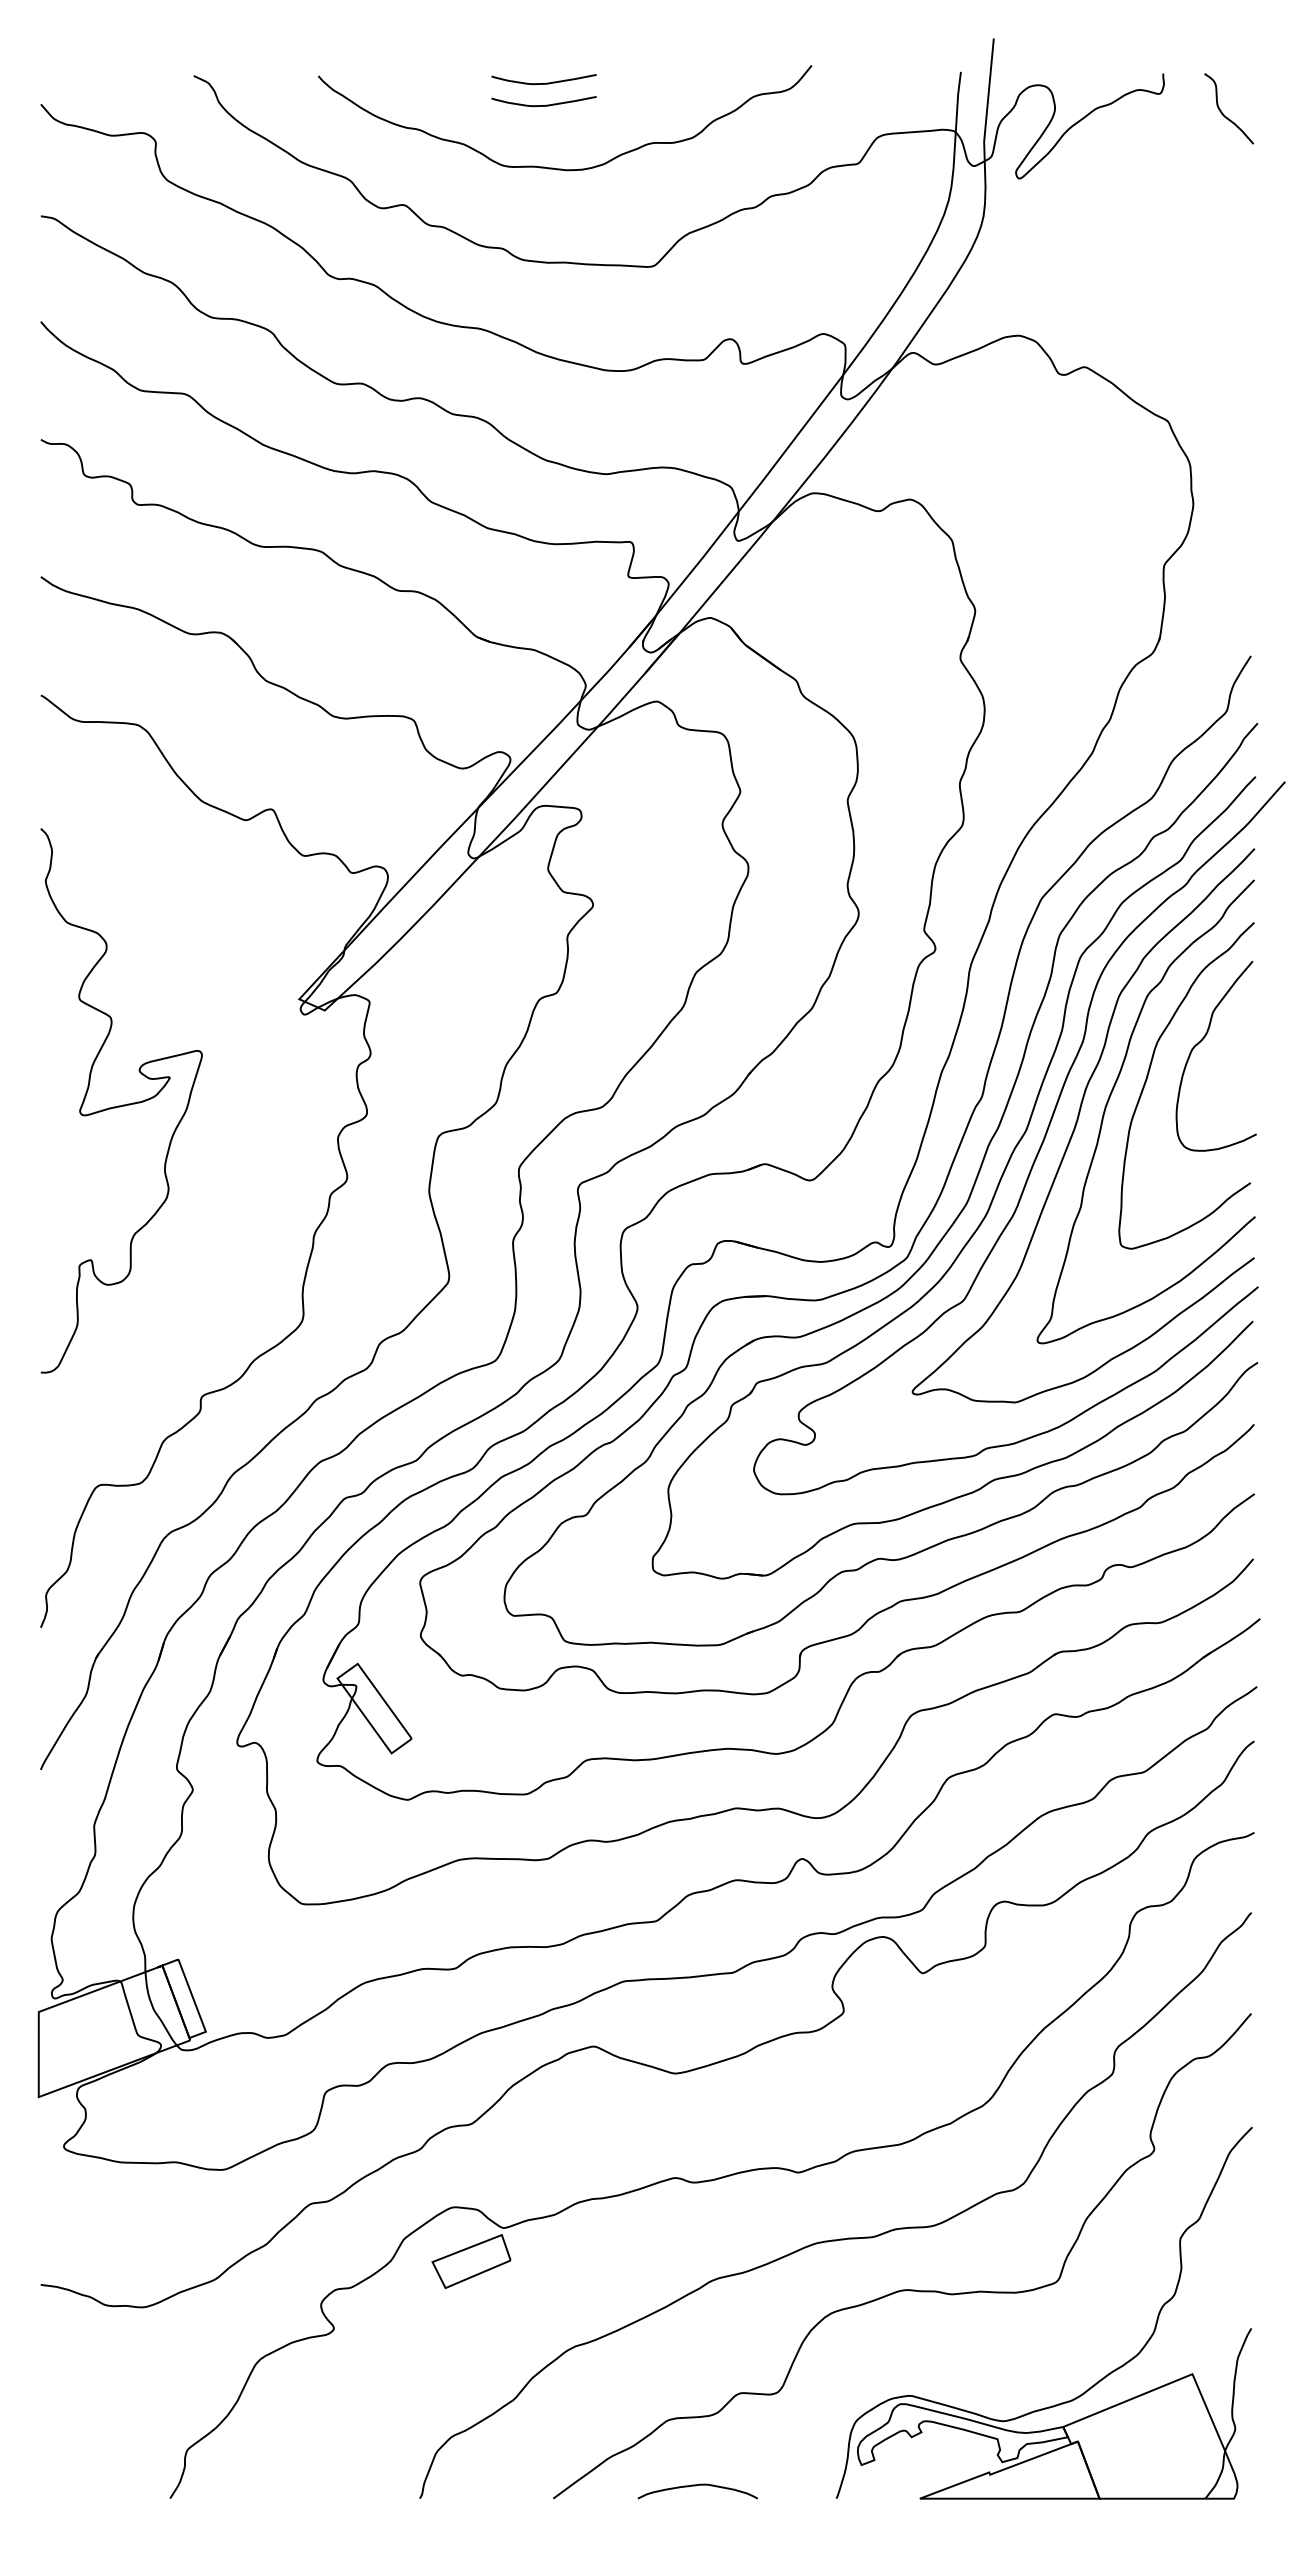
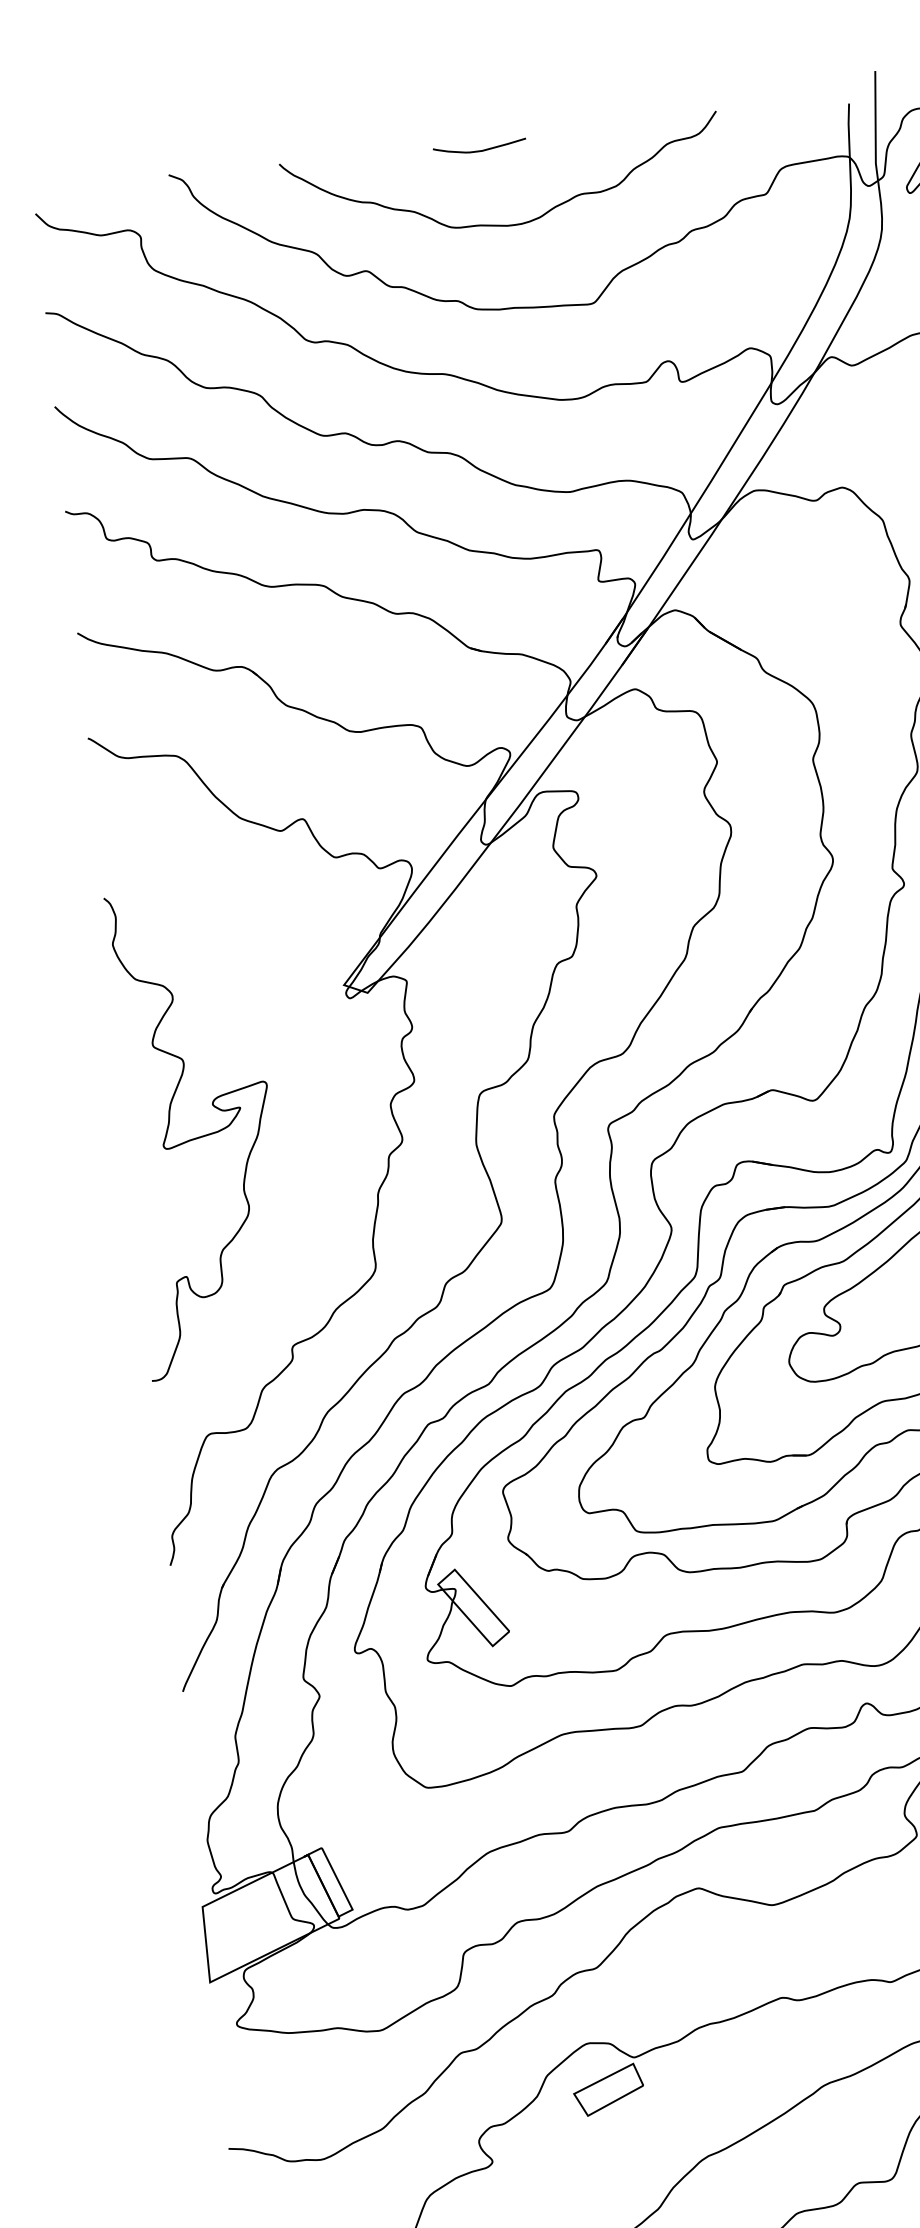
curve: (543, 105) -> (481, 170), removed
curve: (122, 1104) -> (200, 1135), moved

